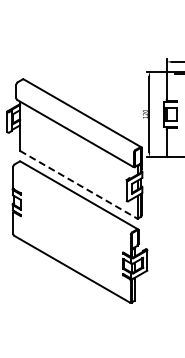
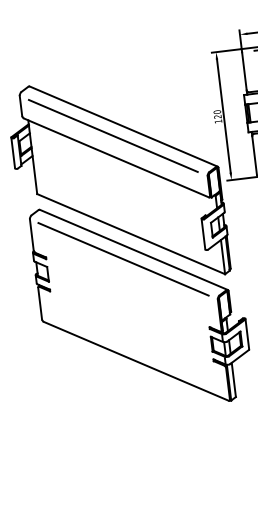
line: (74, 118) -> (112, 135), added
line: (78, 184) -> (130, 233), dashed -> solid
line: (71, 200) -> (123, 258), added

